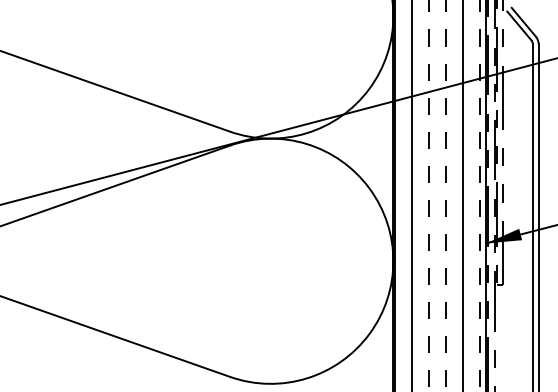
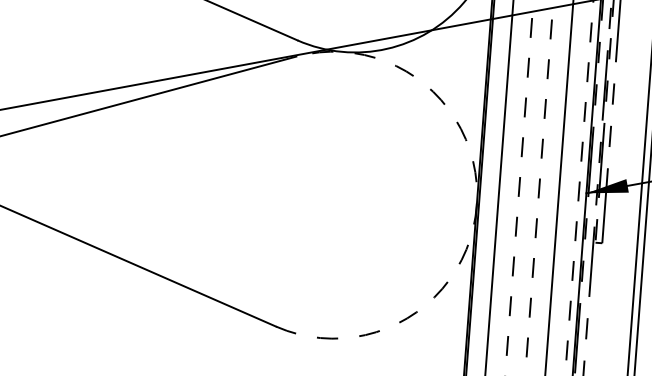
arc: (393, 261) -> (476, 206), solid -> dashed

